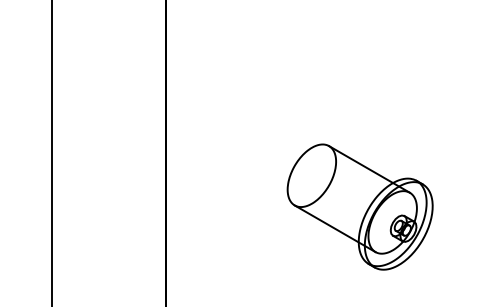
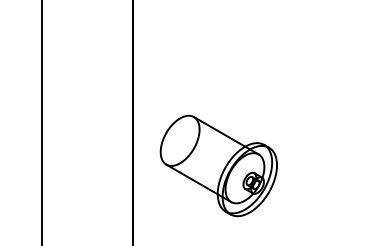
part: (359, 206) -> (218, 165), moved

